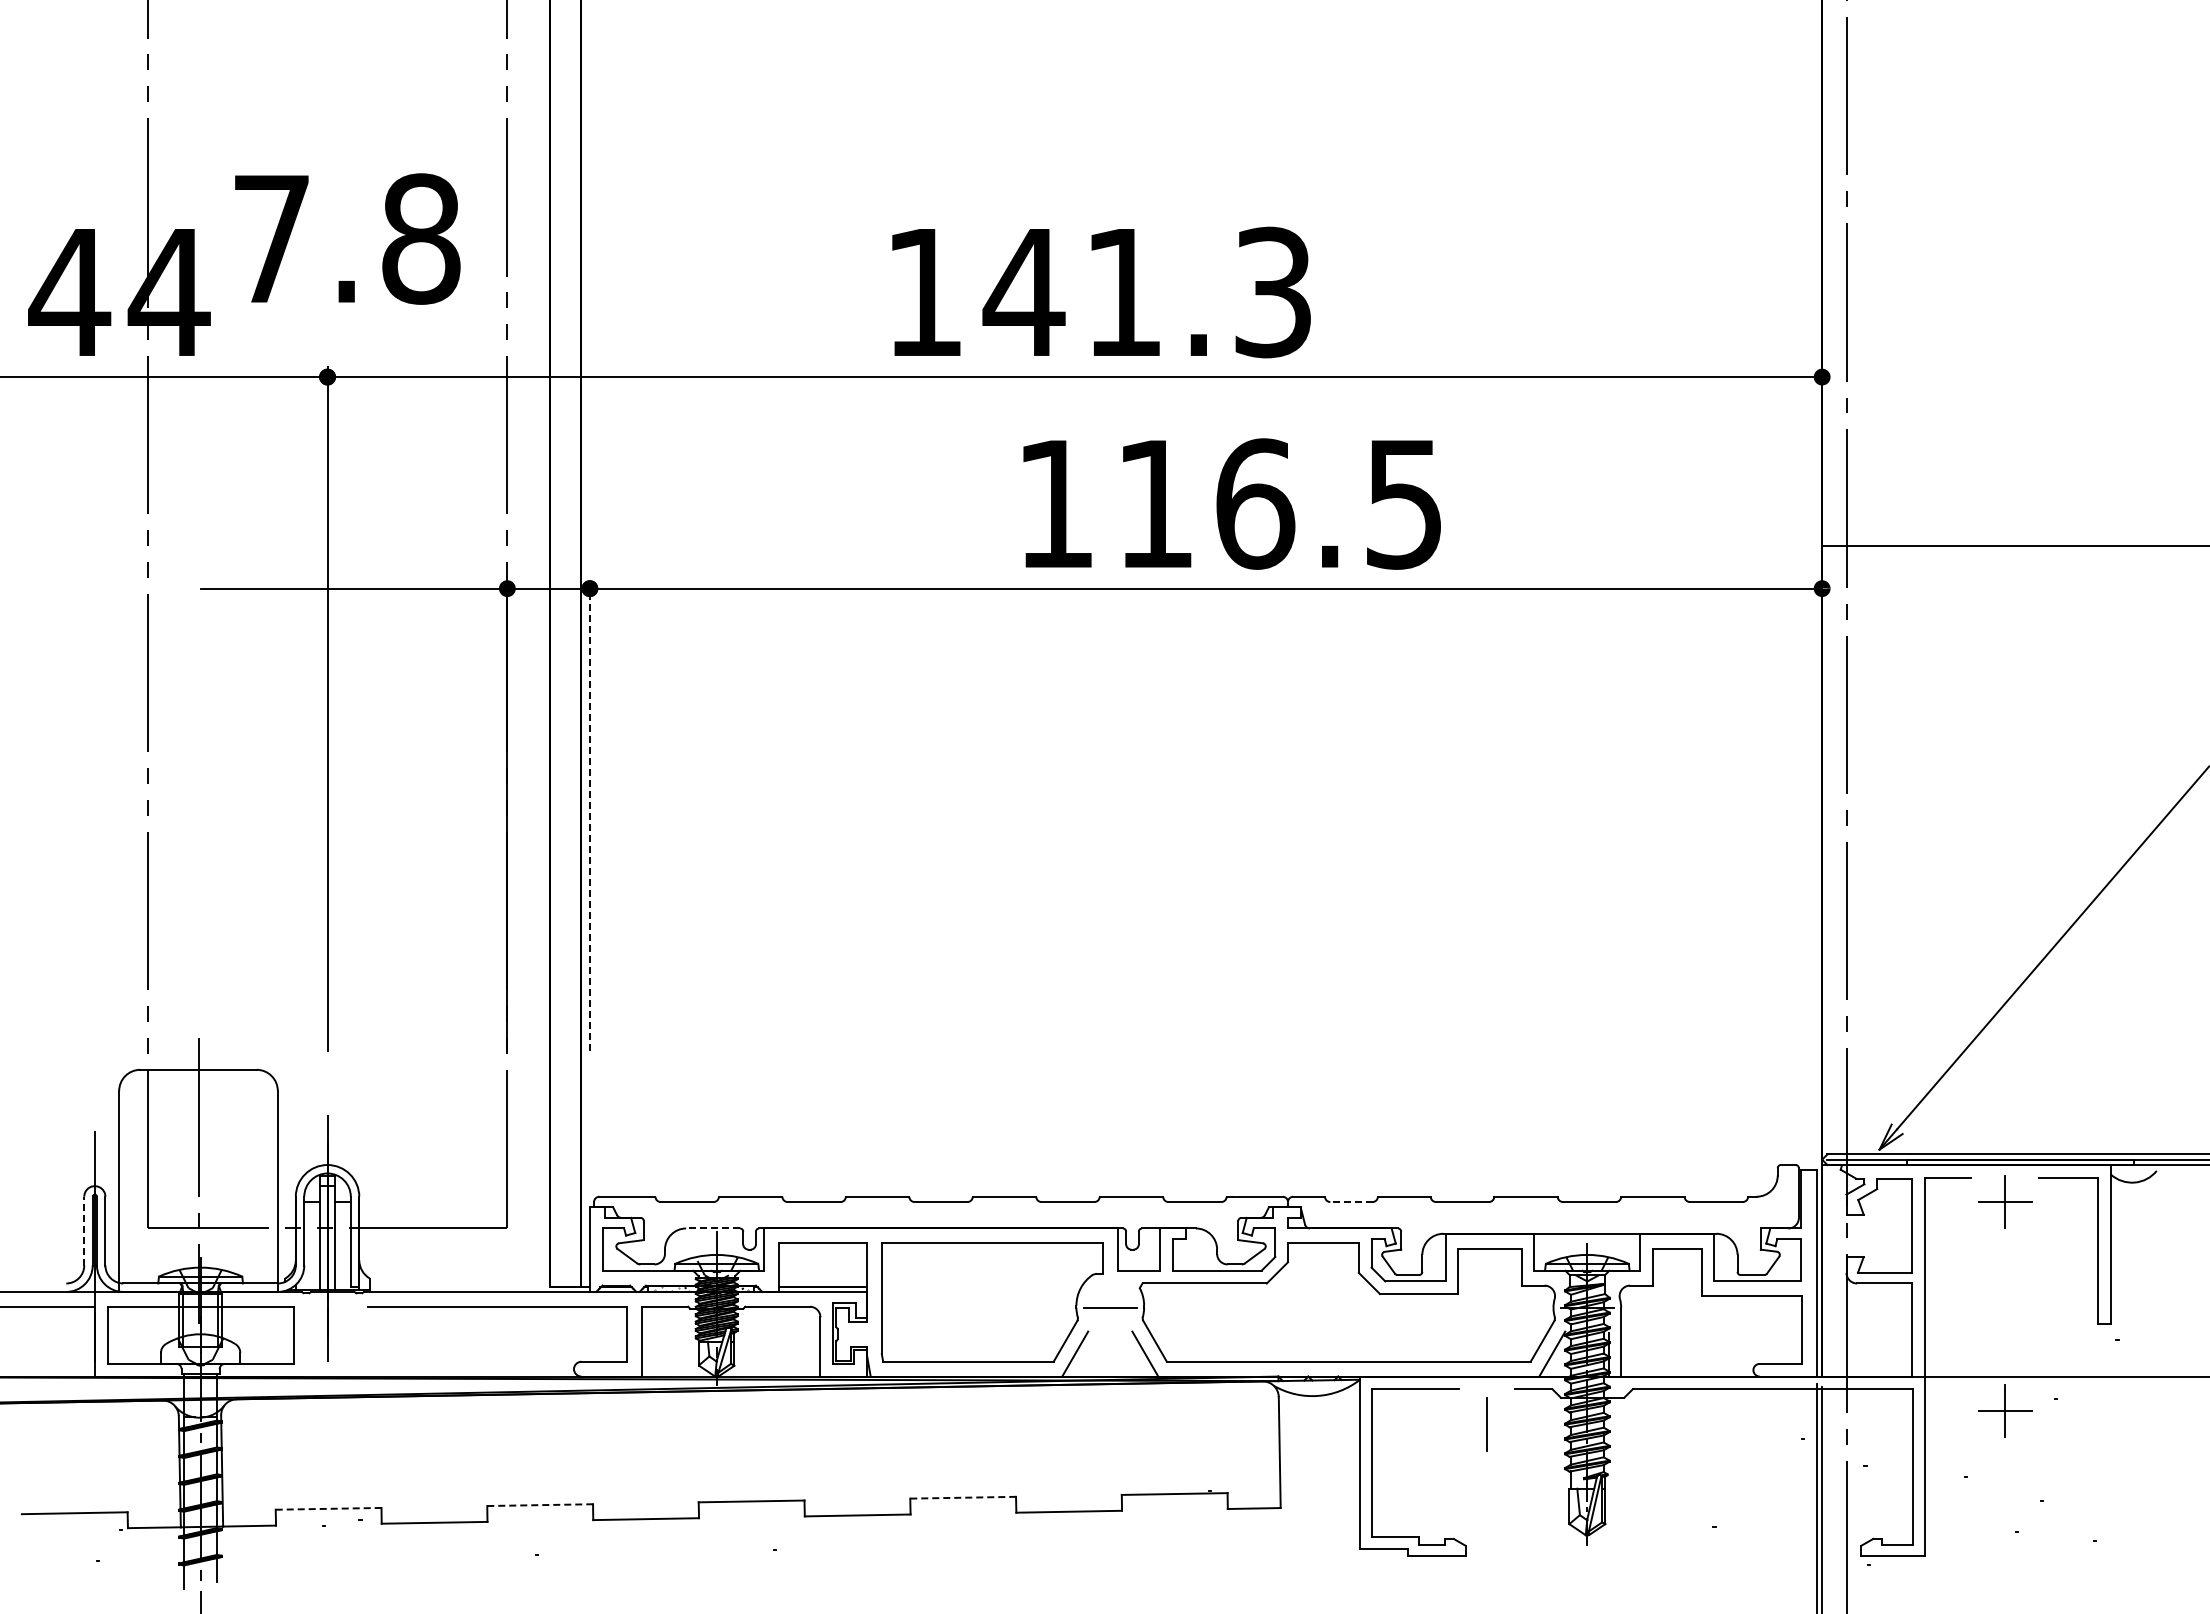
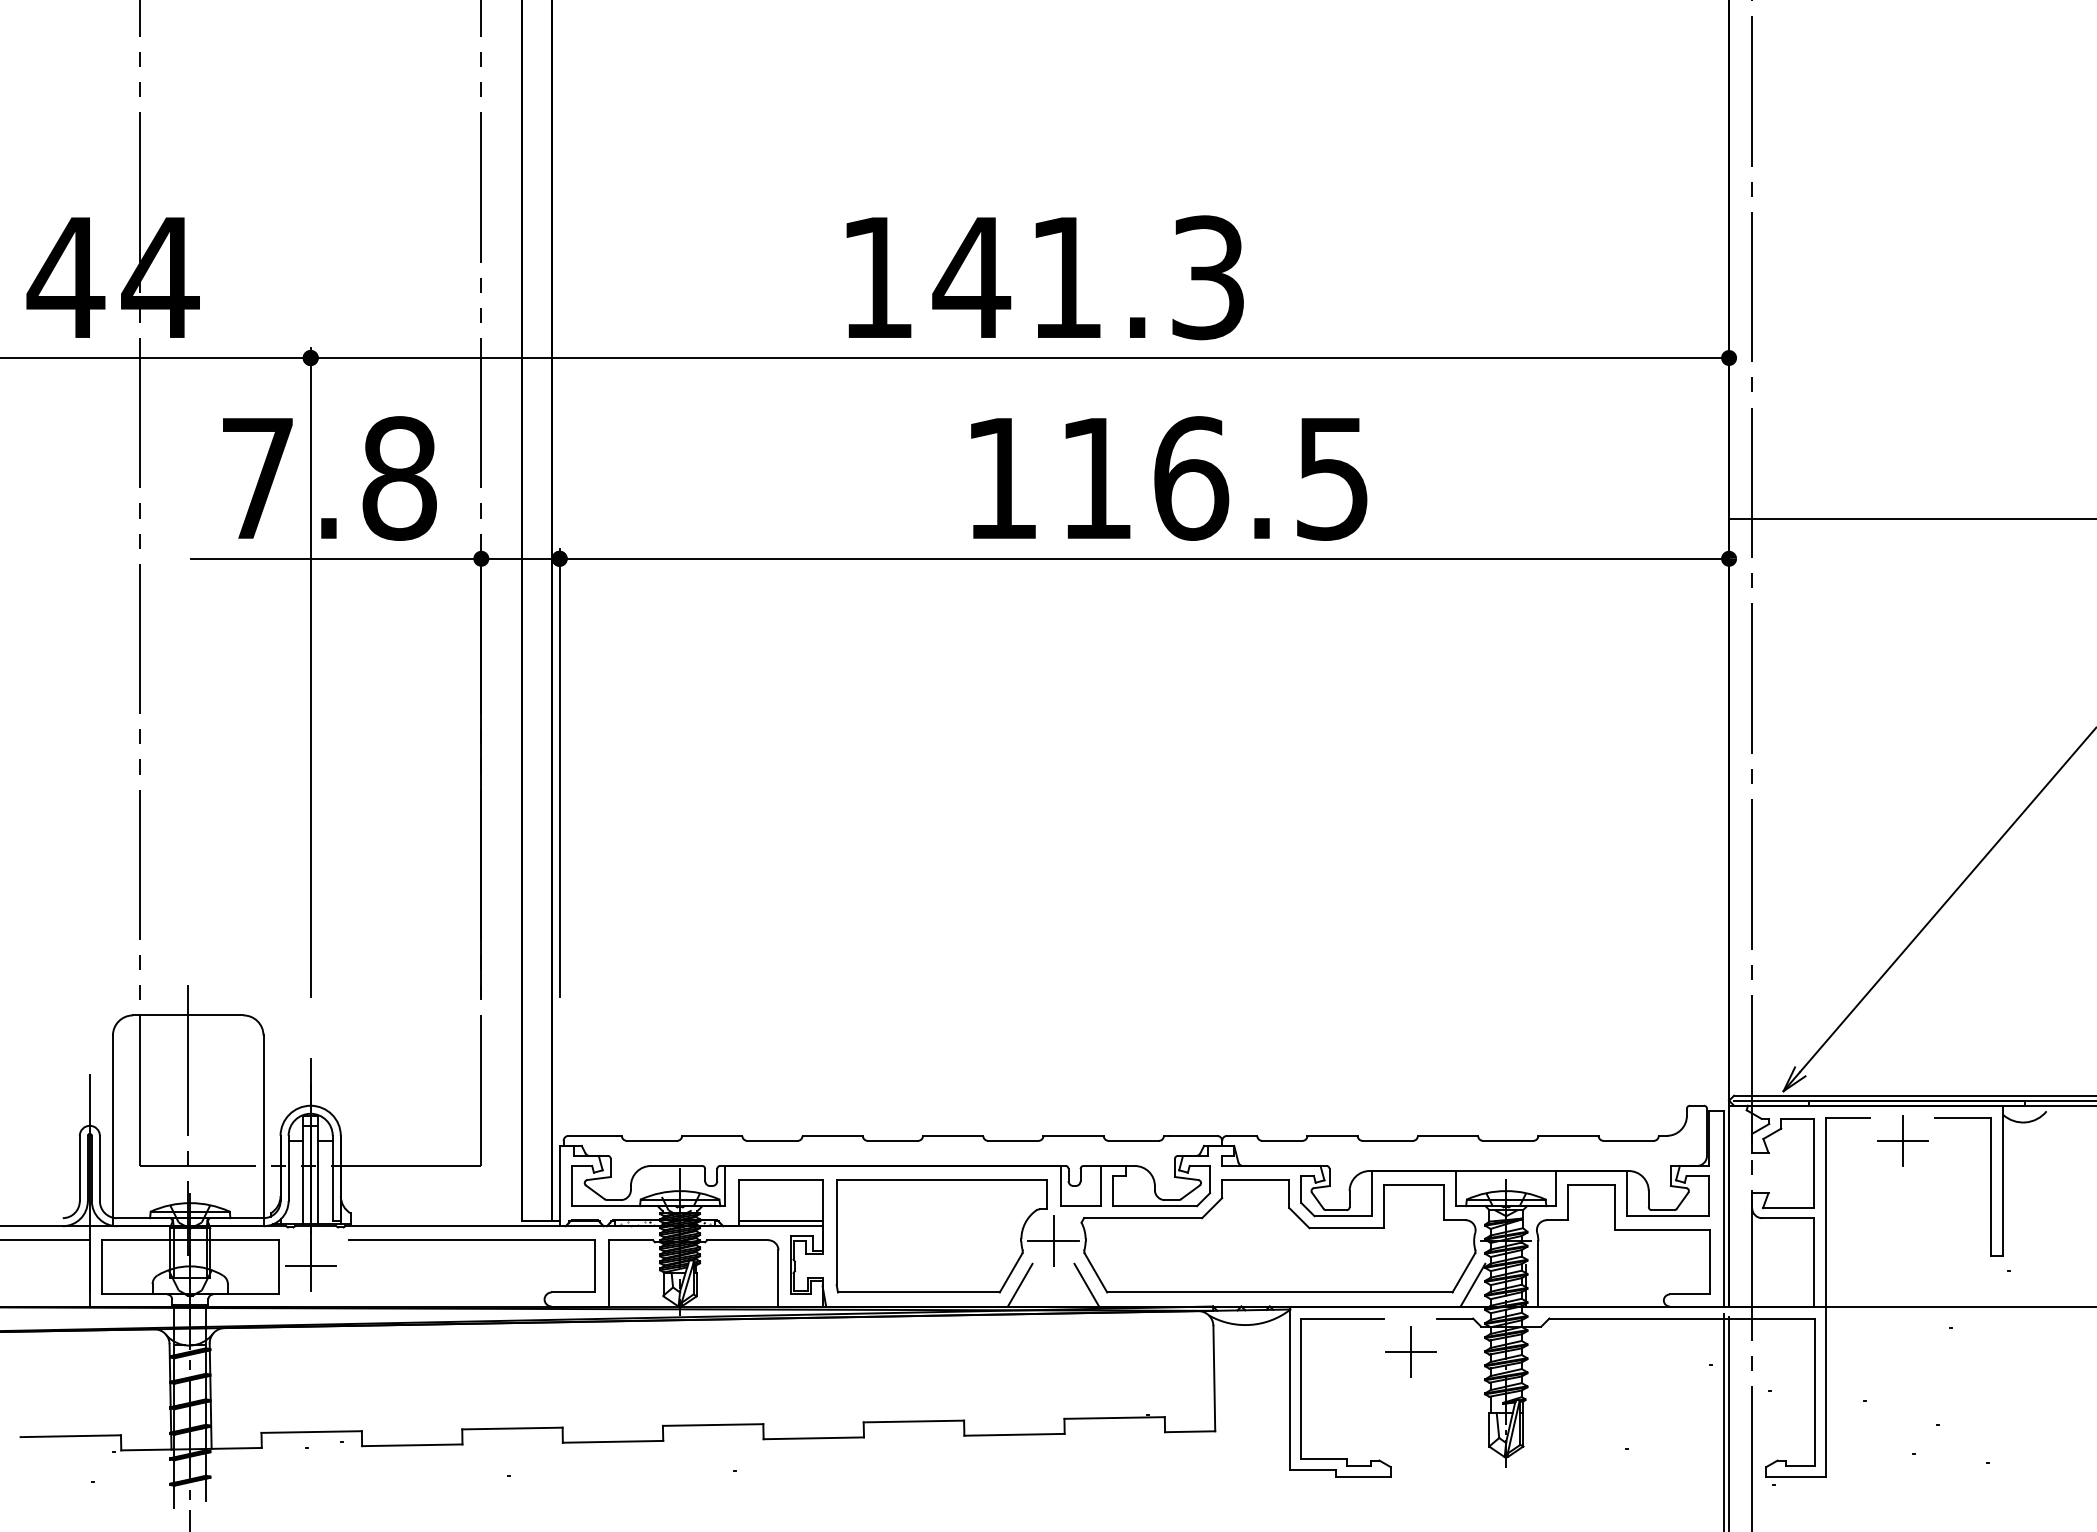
text: (347, 238) -> (329, 477), moved
line: (589, 813) -> (559, 772), dashed -> solid
line: (1350, 1202) -> (1281, 1141), dashed -> solid
line: (713, 1228) -> (676, 1166), dashed -> solid
line: (84, 1230) -> (80, 1167), dashed -> solid
line: (1110, 1307) -> (1053, 1240), added
line: (327, 1334) -> (310, 1266), added
part: (2005, 1410) -> (1903, 1338), removed
line: (1486, 1424) -> (1410, 1352), added
line: (963, 1497) -> (914, 1421), dashed -> solid
line: (540, 1505) -> (512, 1428), dashed -> solid
line: (328, 1508) -> (311, 1431), dashed -> solid

